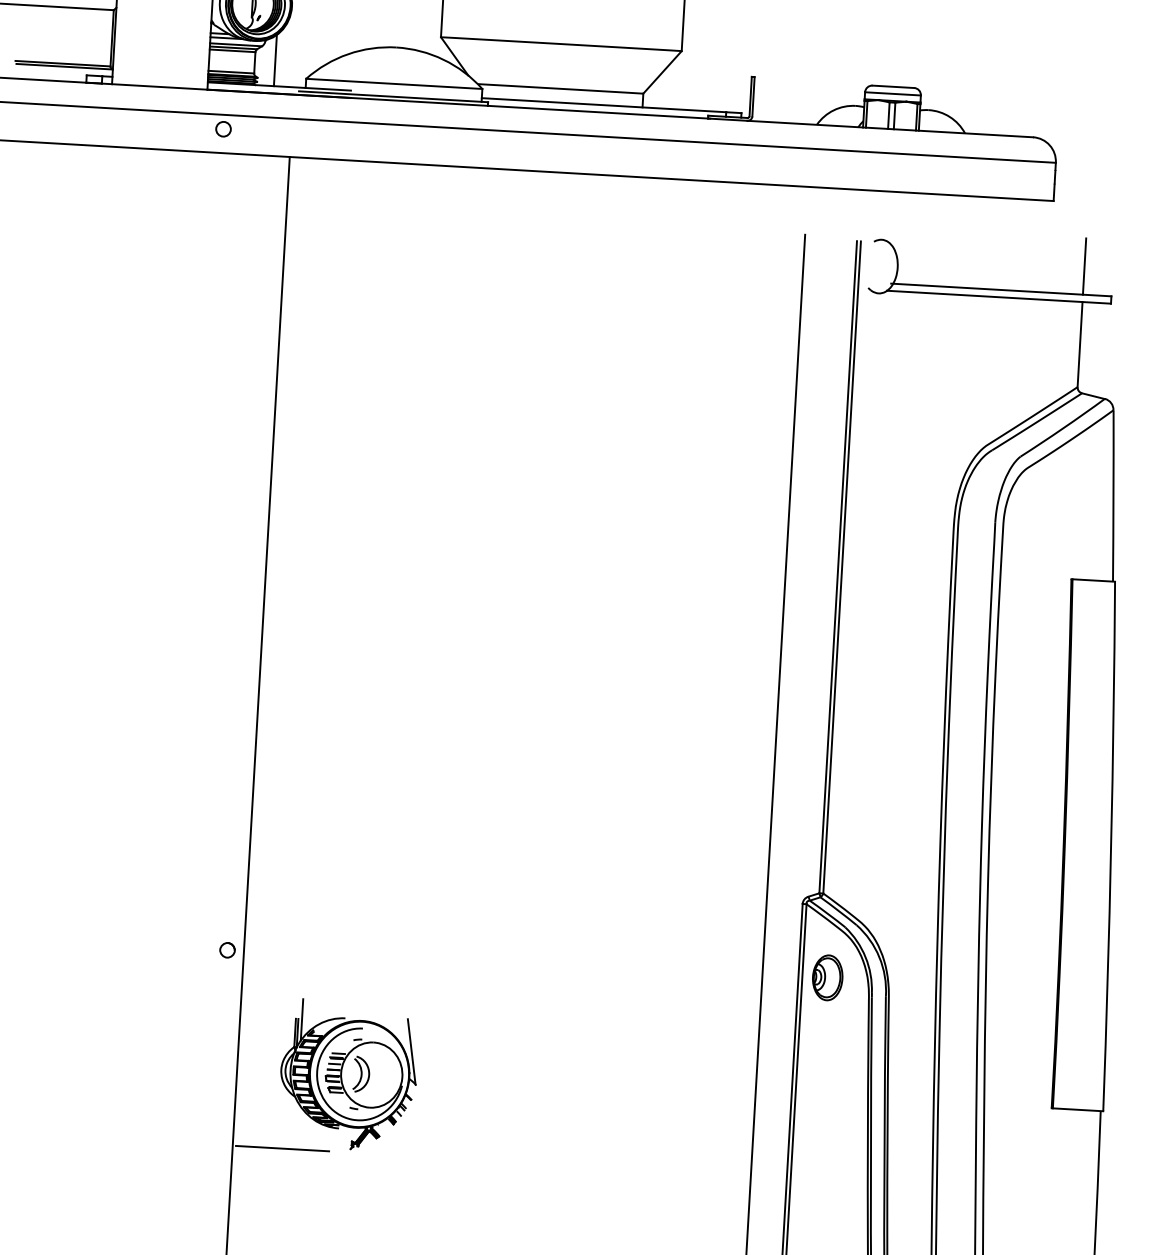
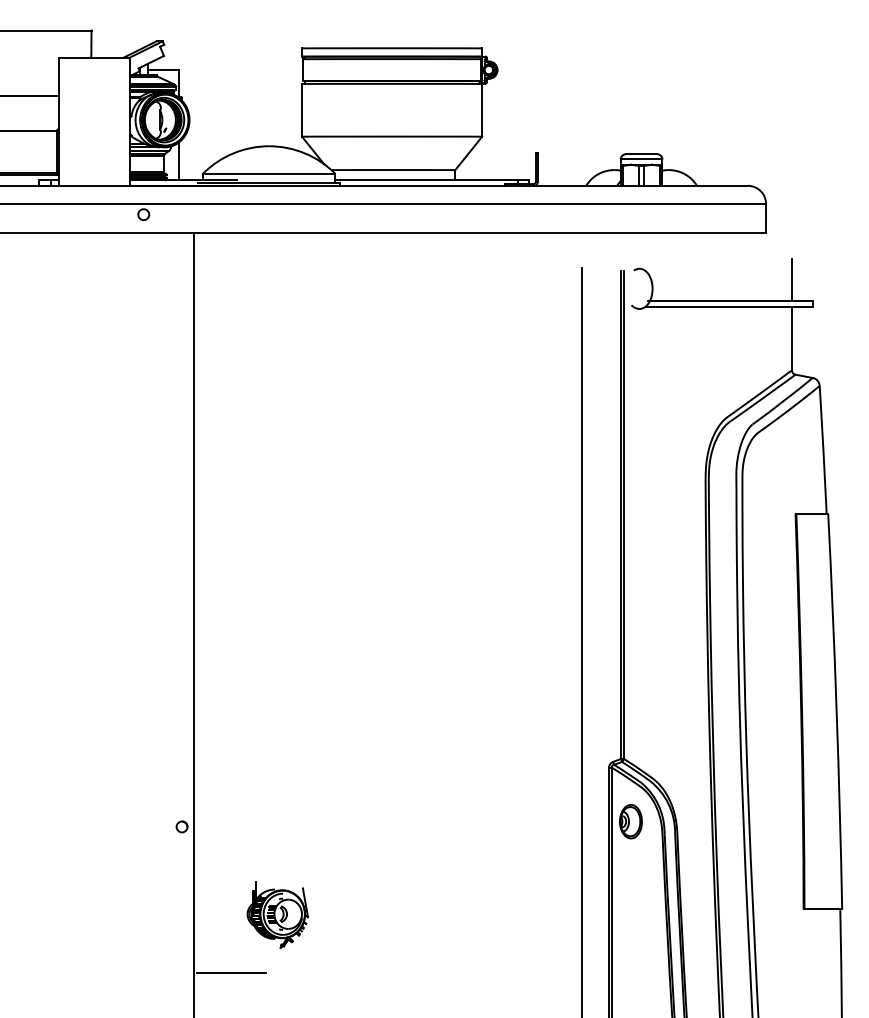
part: (348, 1074) -> (277, 914), size x0.6

